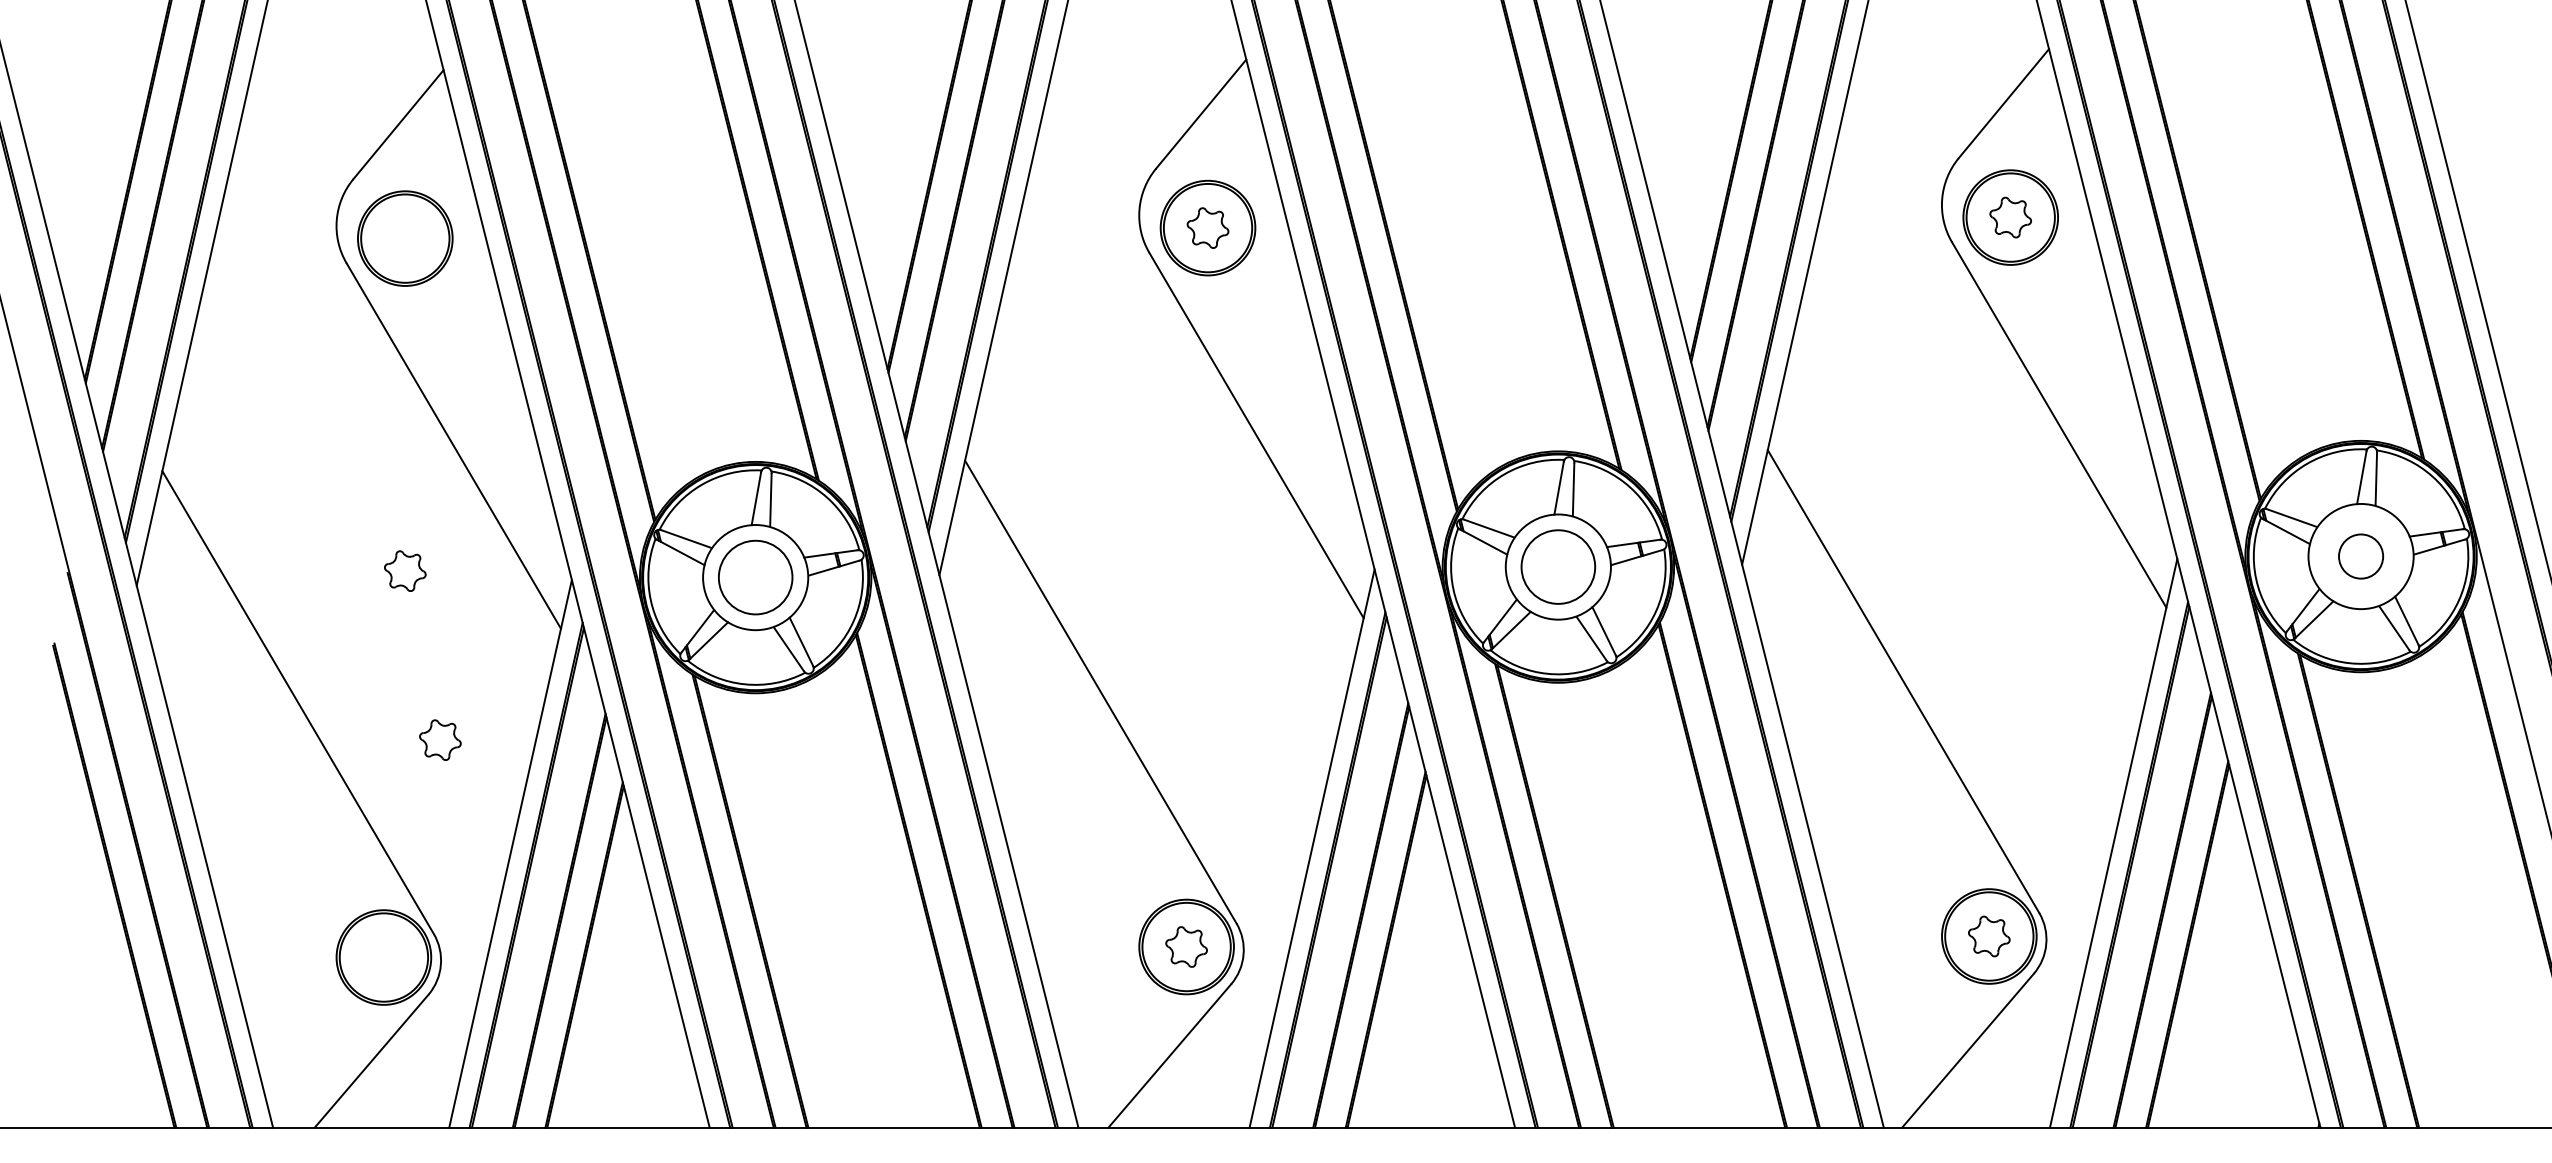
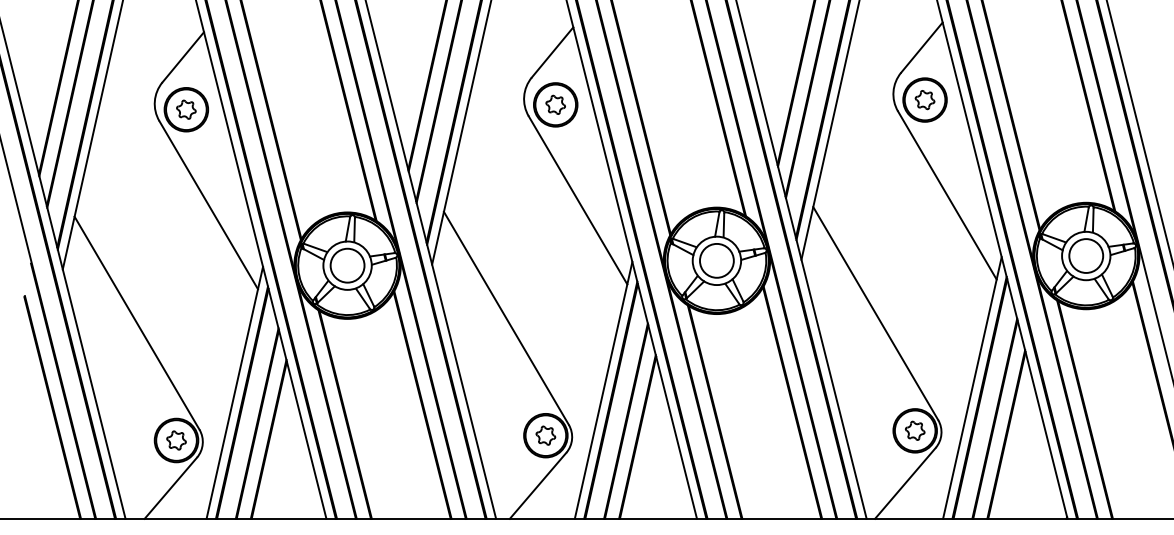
circle: (2361, 555) -> (1086, 255), size x1.67
part: (405, 570) -> (186, 109), moved
part: (440, 740) -> (176, 440), moved

